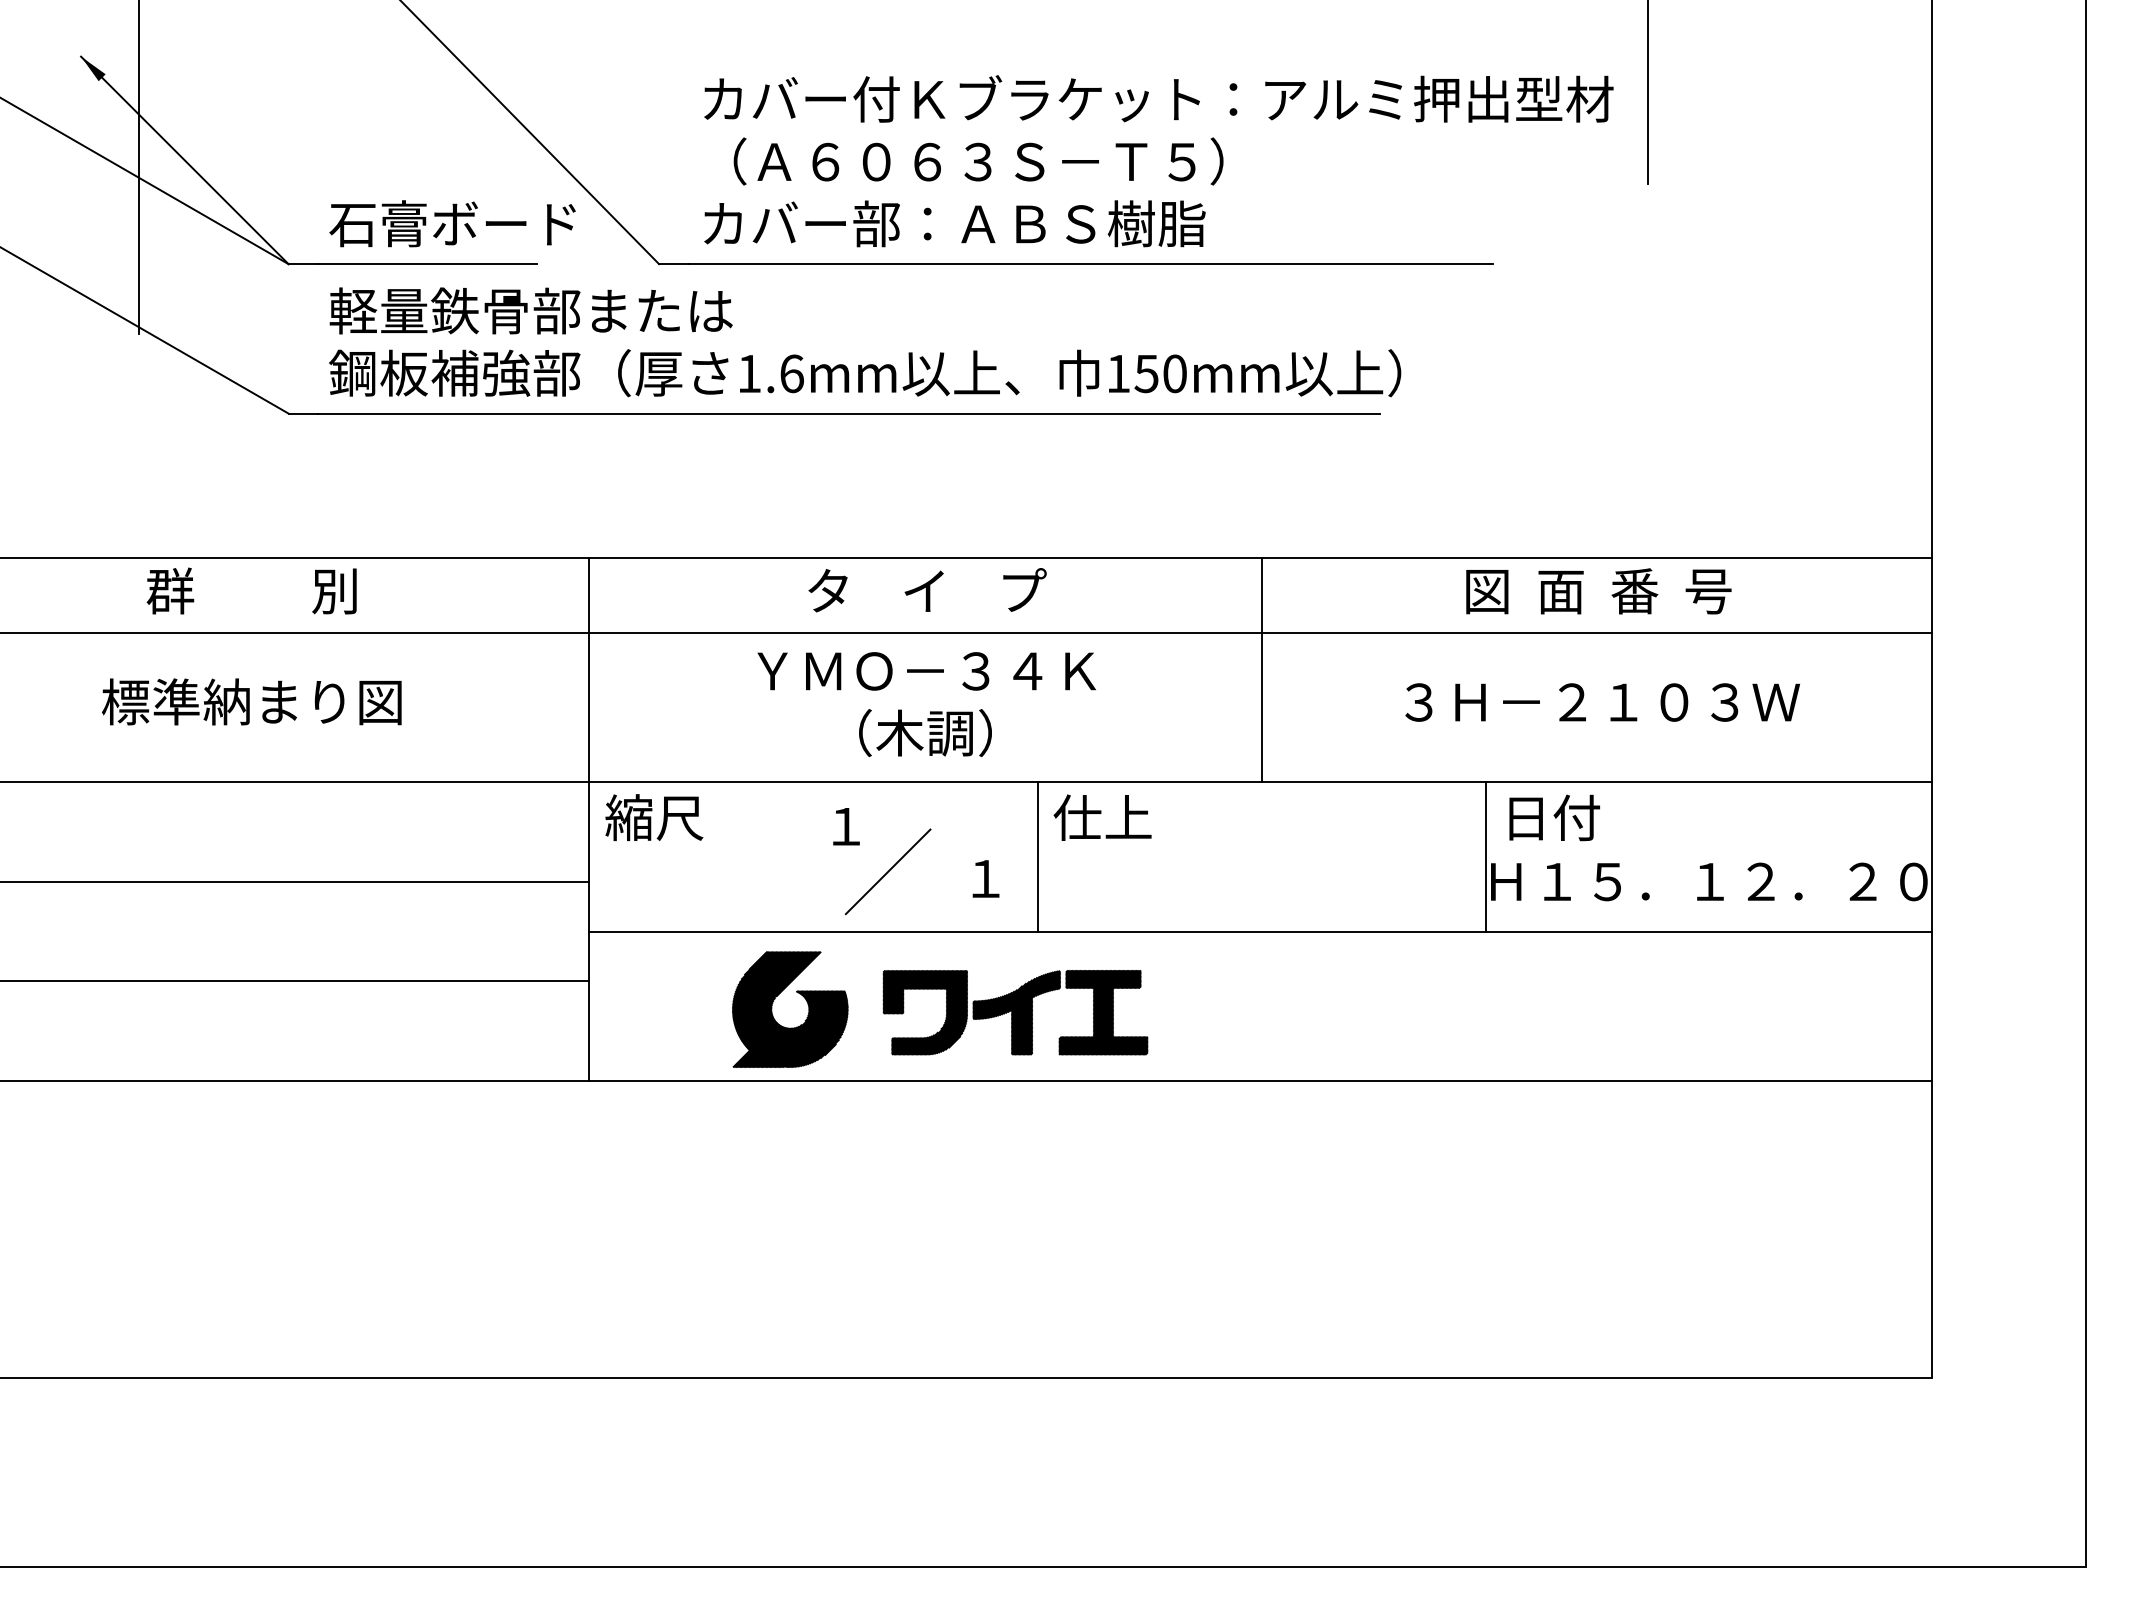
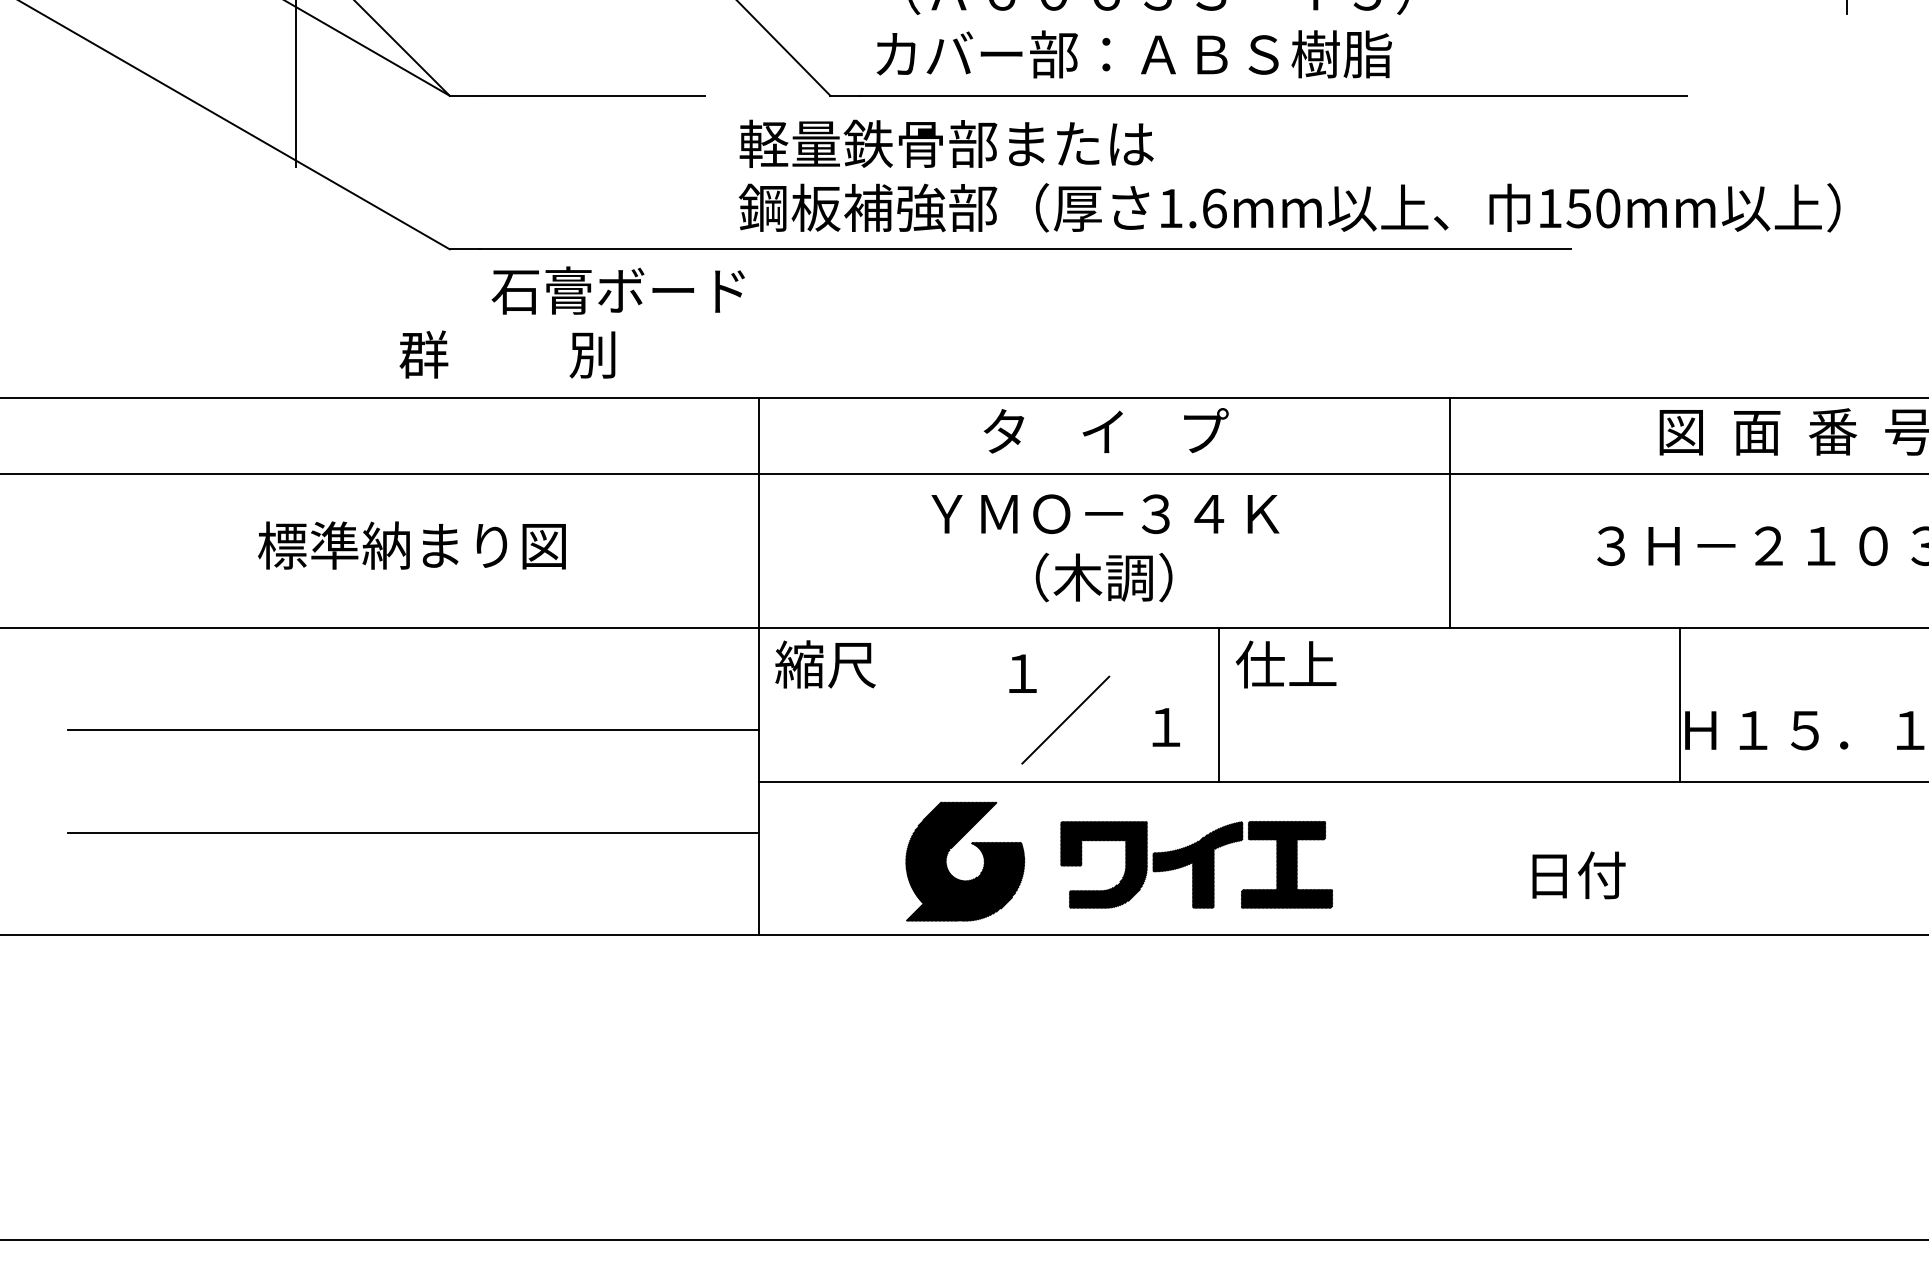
text: (452, 223) -> (618, 290), moved
text: (865, 342) -> (1290, 176), moved
text: (251, 590) -> (507, 354), moved
text: (1554, 817) -> (1578, 874), moved

